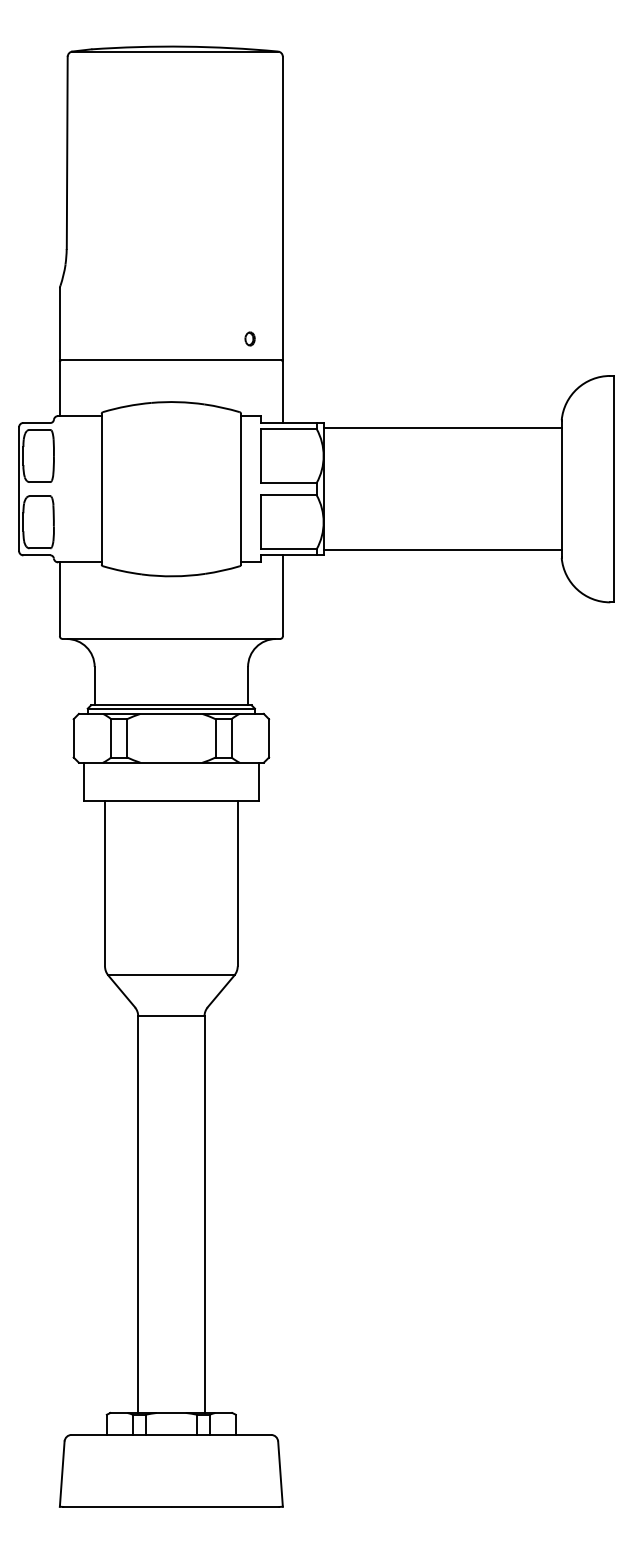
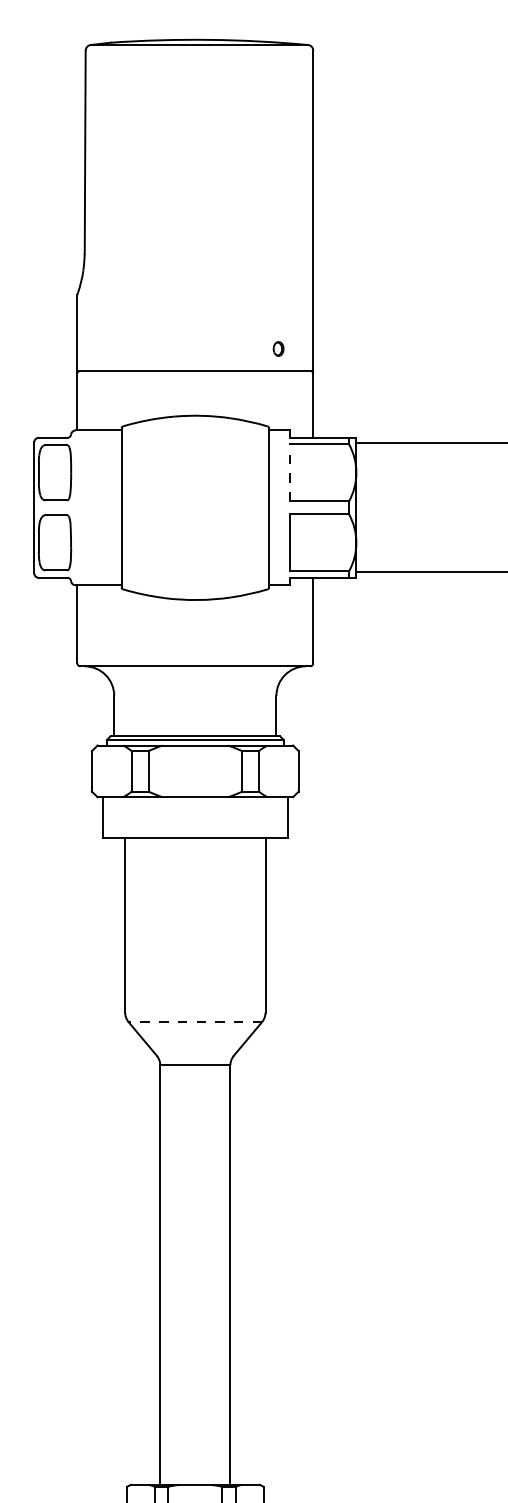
line: (260, 456) -> (289, 473), solid -> dashed
line: (170, 975) -> (194, 1022), solid -> dashed

